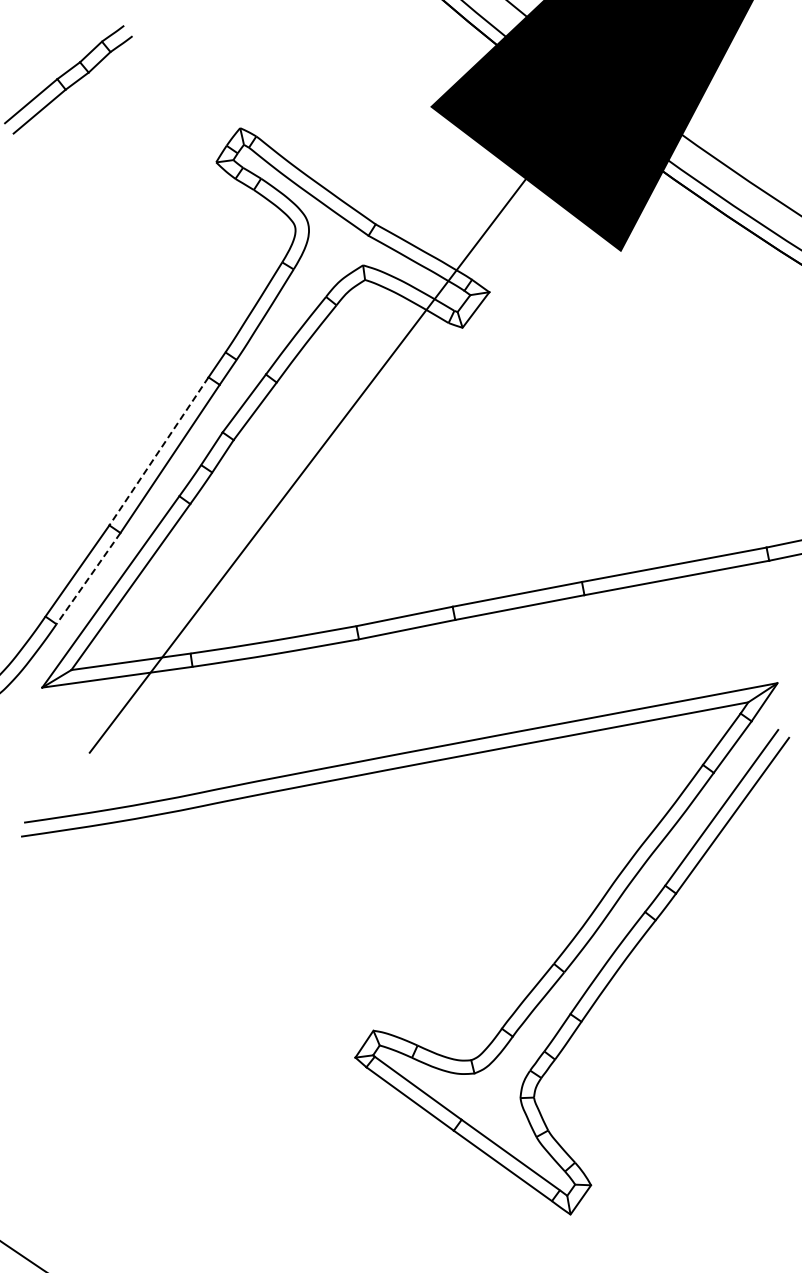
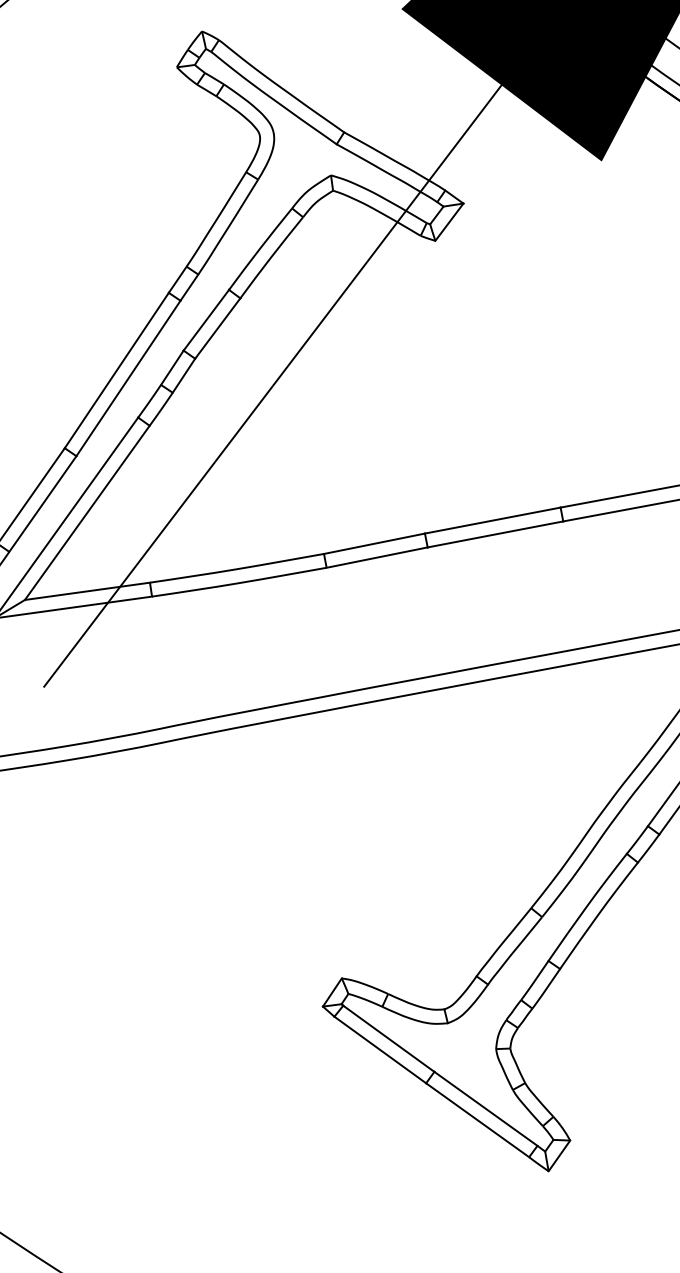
line: (158, 451) -> (116, 370), dashed -> solid
line: (88, 578) -> (42, 503), dashed -> solid

